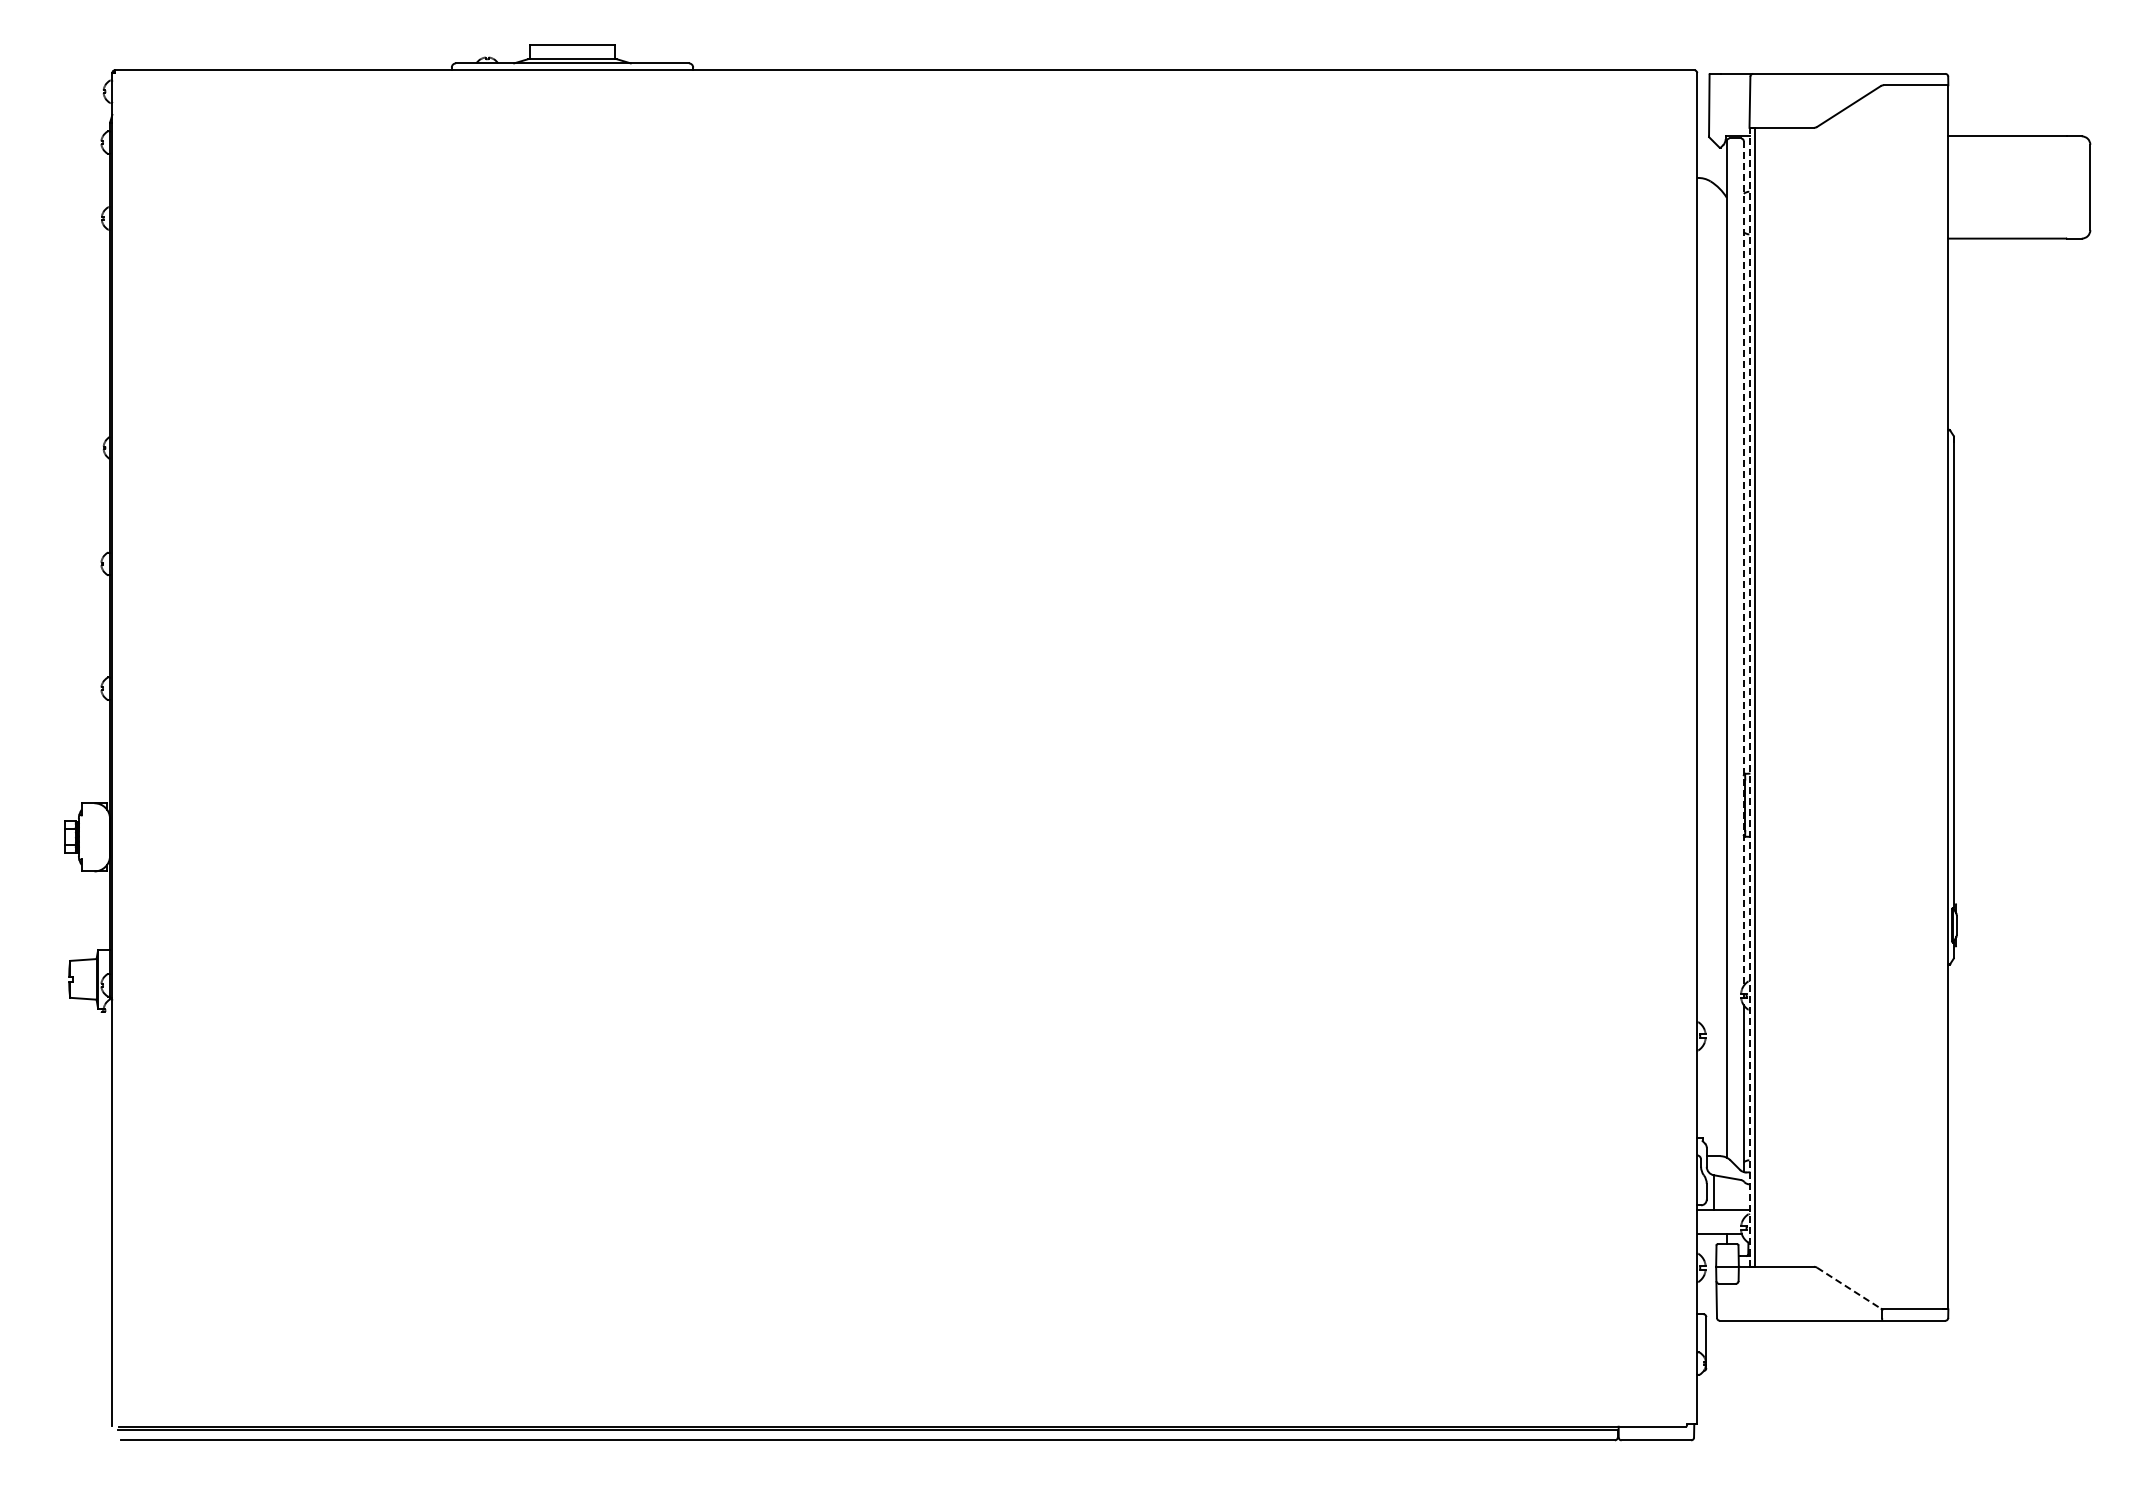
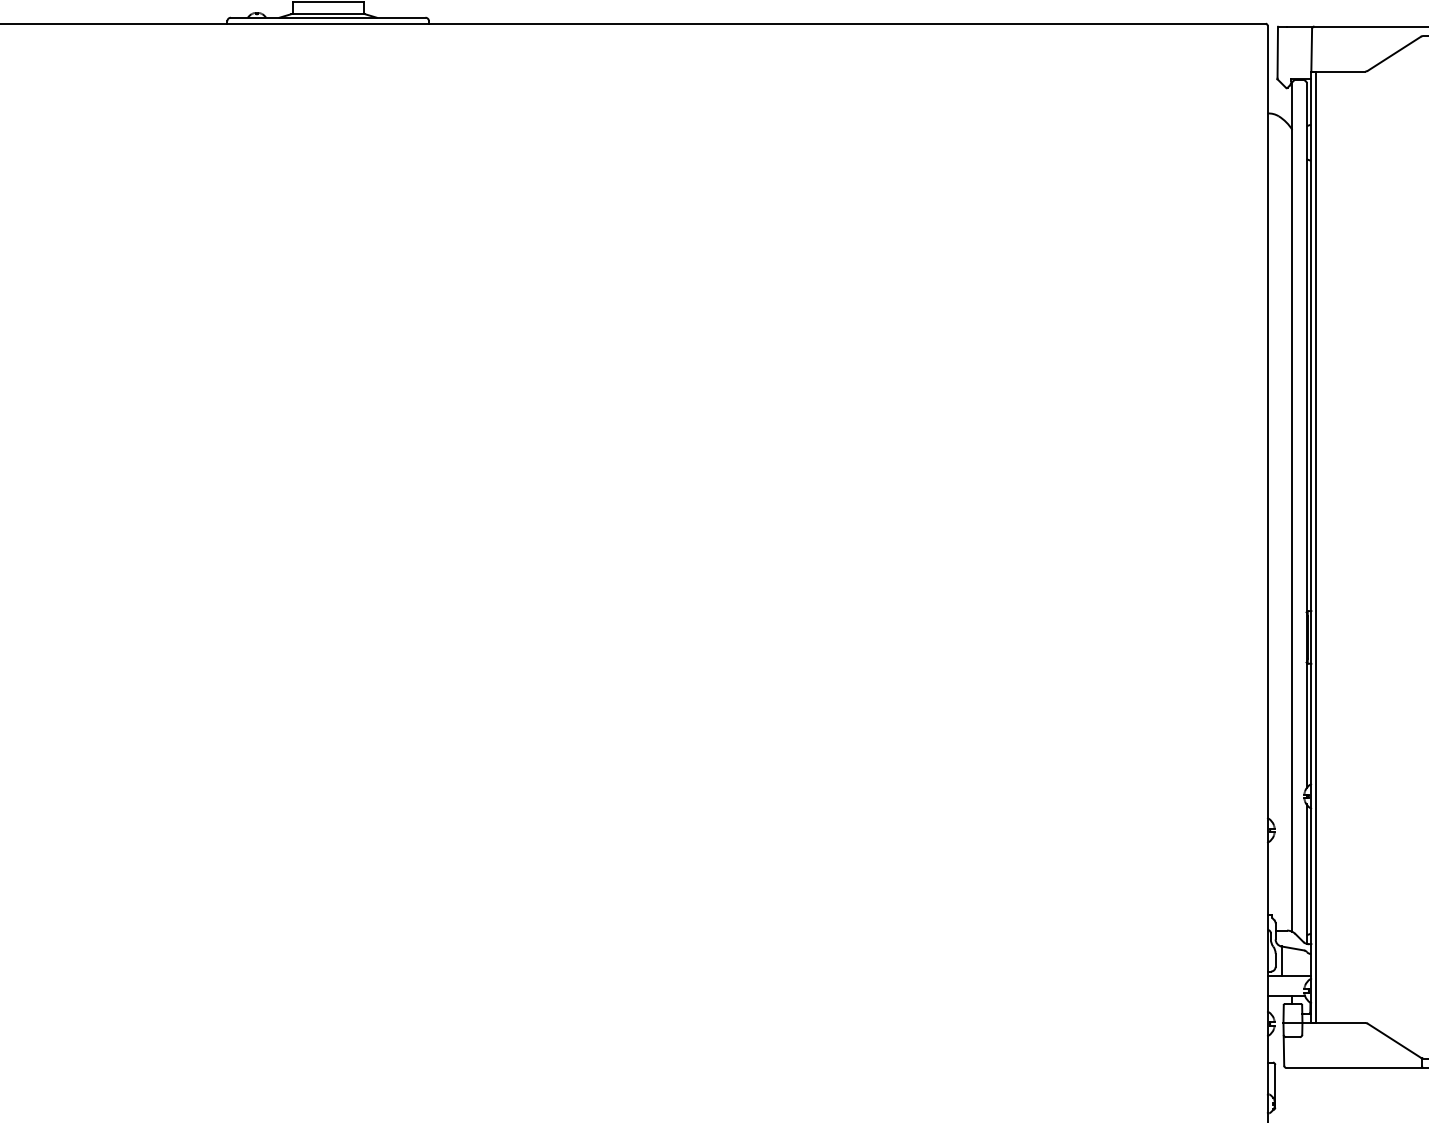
line: (1743, 564) -> (1306, 436), dashed -> solid
line: (1749, 696) -> (1311, 546), dashed -> solid
line: (1848, 1288) -> (1394, 1041), dashed -> solid

